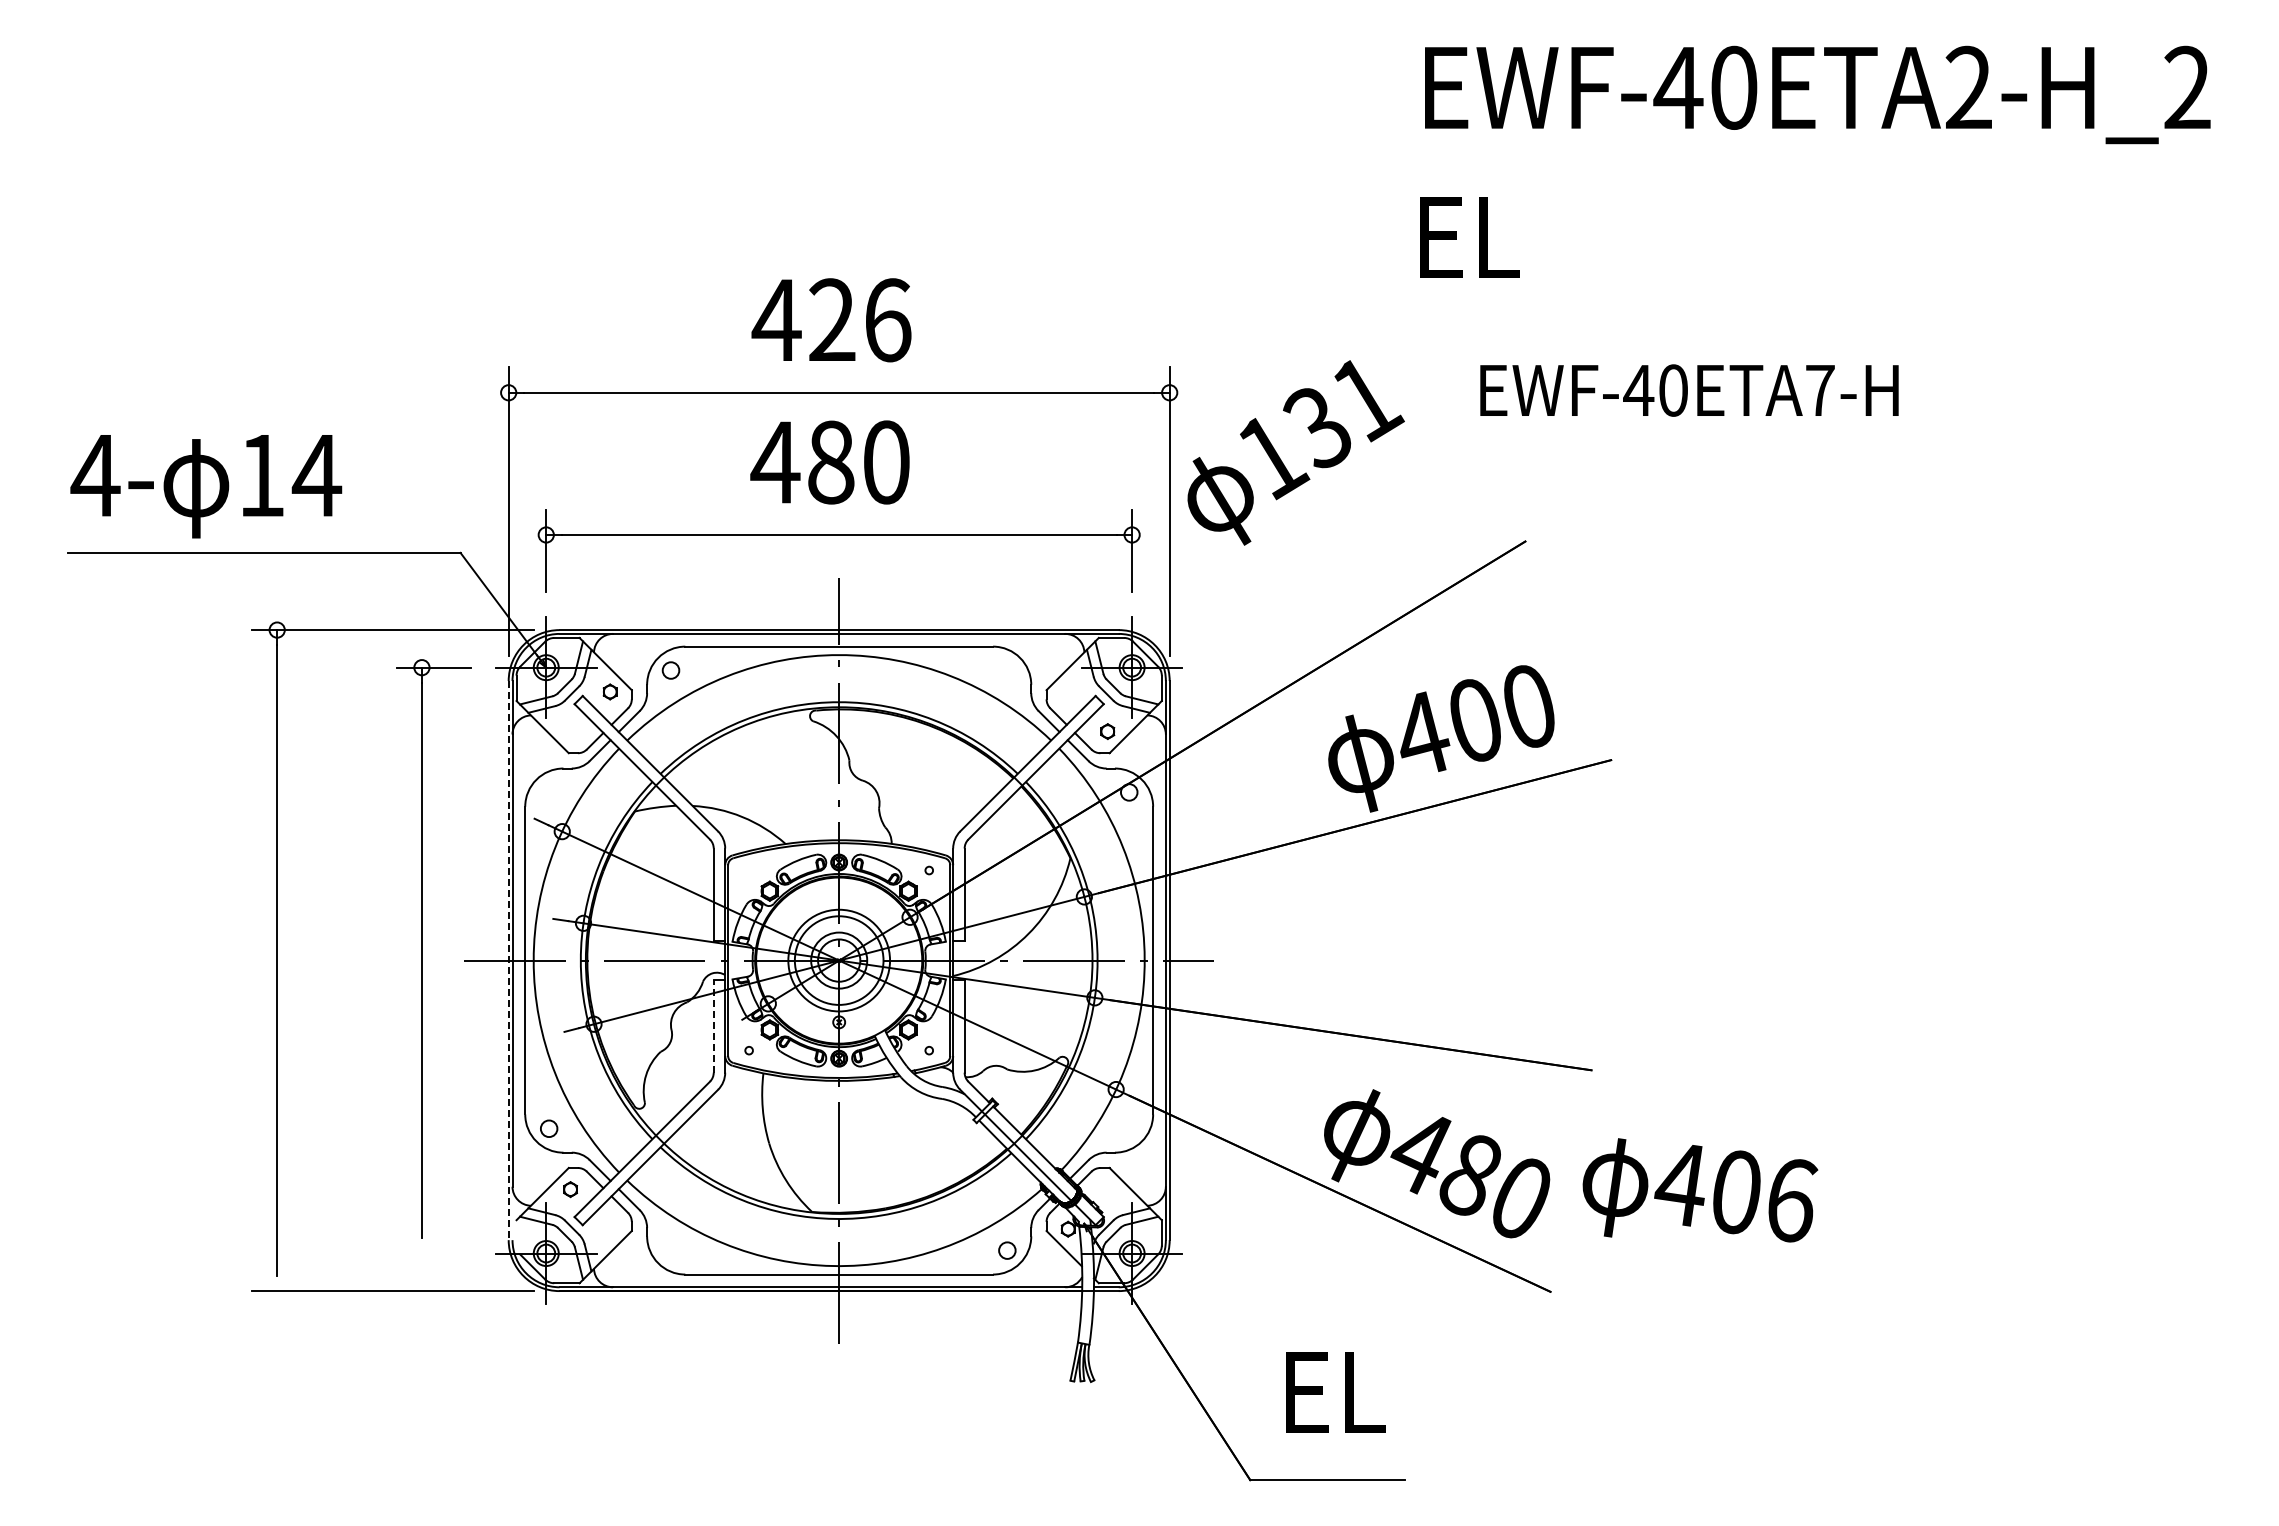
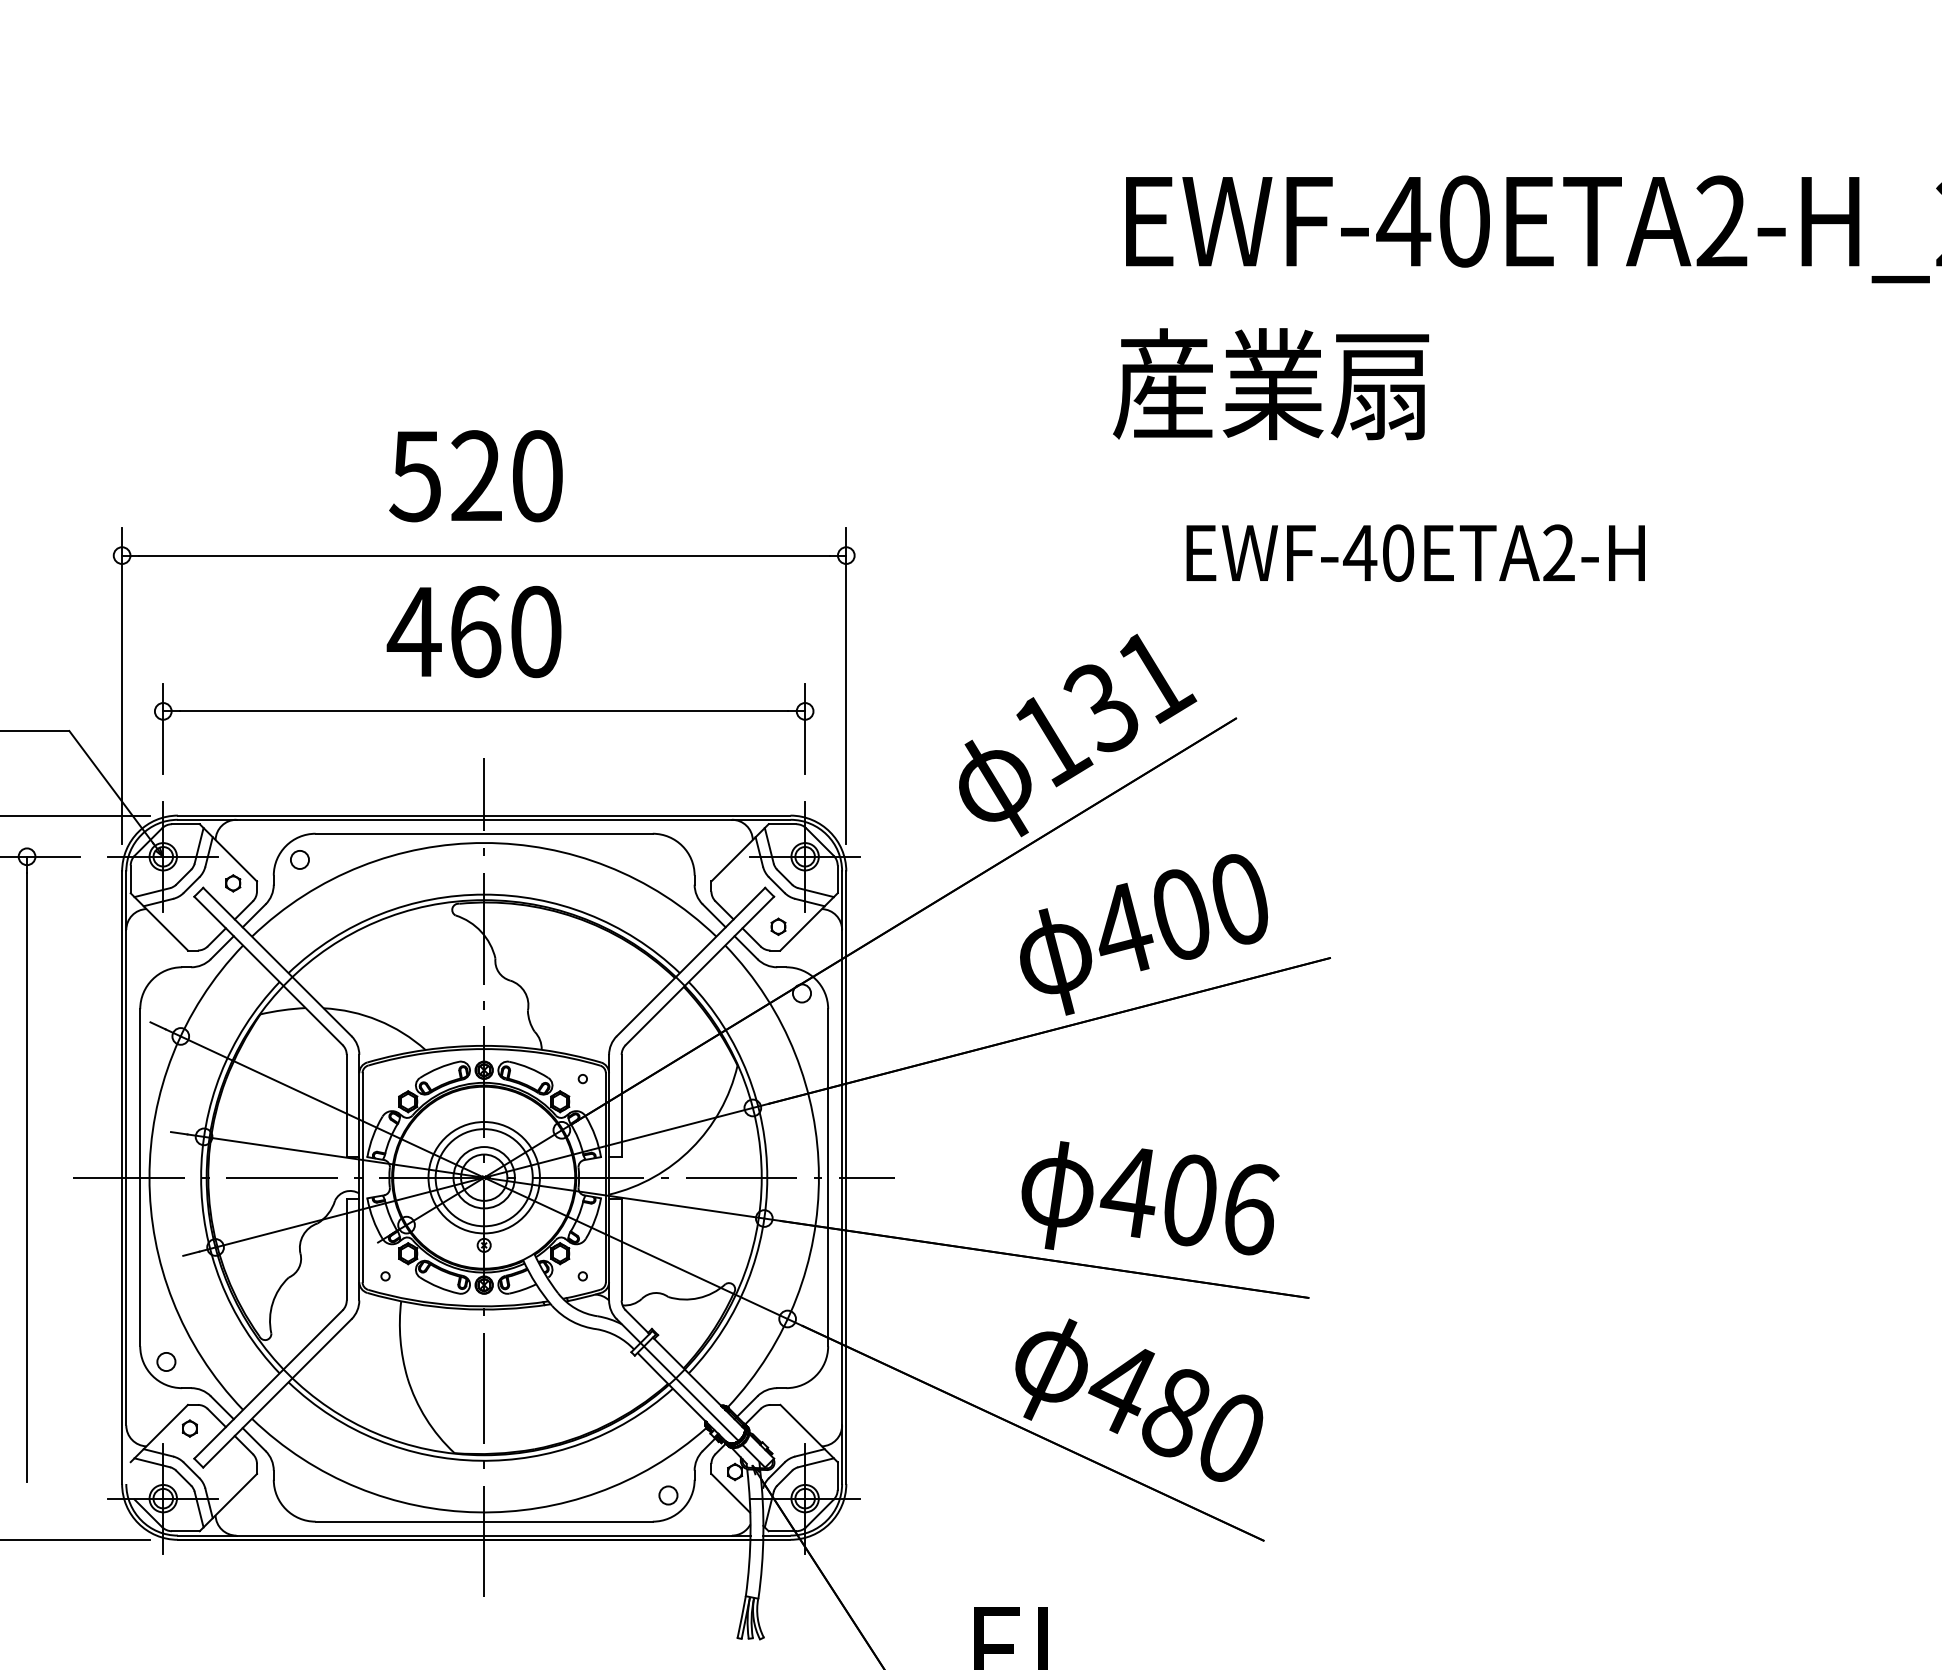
text: (1557, 236) -> (1271, 384), EL -> 産業扇
text: (831, 320) -> (475, 476), 426 -> 520
text: (1819, 389) -> (1558, 552), EWF-40ETA7-H -> EWF-40ETA2-H
text: (1295, 452) -> (1077, 734), moved
text: (831, 462) -> (475, 631), 480 -> 460
line: (508, 960) -> (121, 1177), dashed -> solid
line: (713, 1025) -> (346, 1248), dashed -> solid
text: (1700, 1190) -> (1150, 1198), moved

